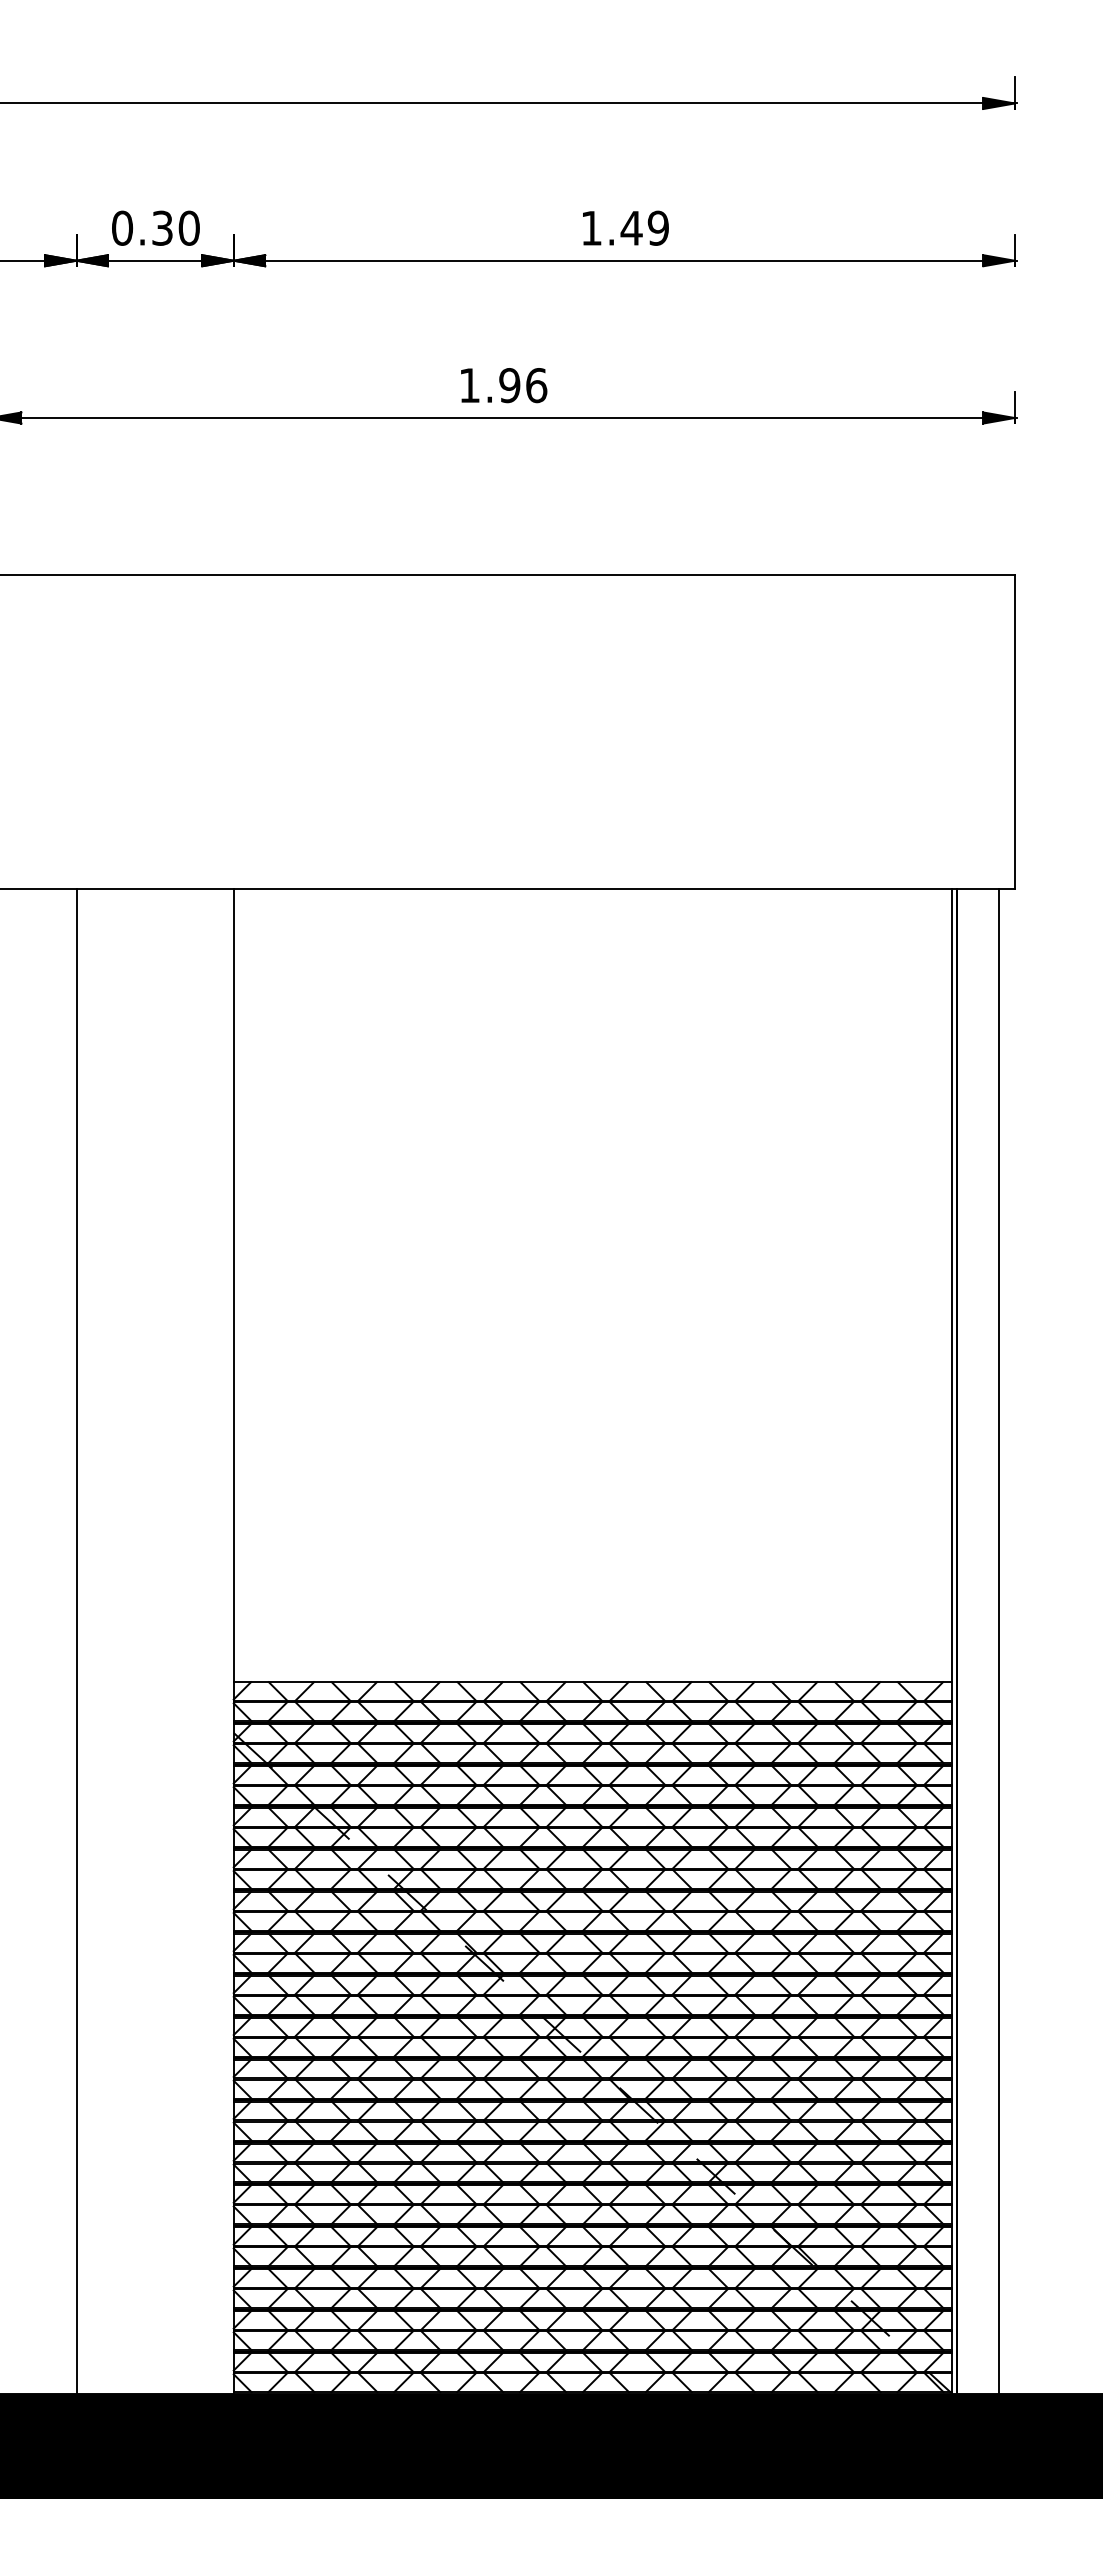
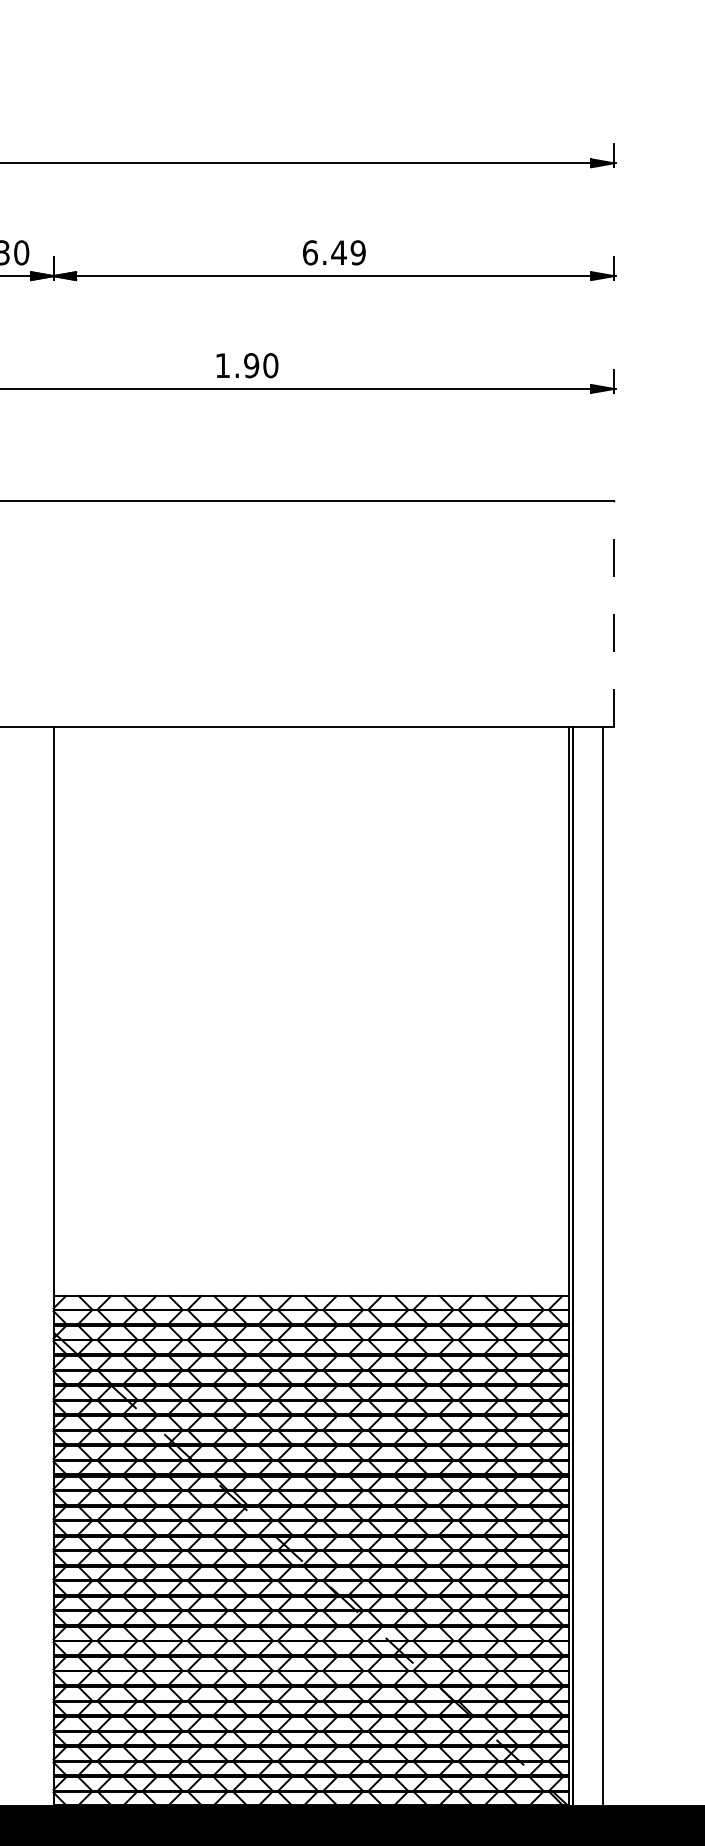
text: (591, 227) -> (310, 252), 1.49 -> 6.49
text: (536, 385) -> (270, 365), 1.96 -> 1.90
line: (1014, 731) -> (613, 613), solid -> dashed

